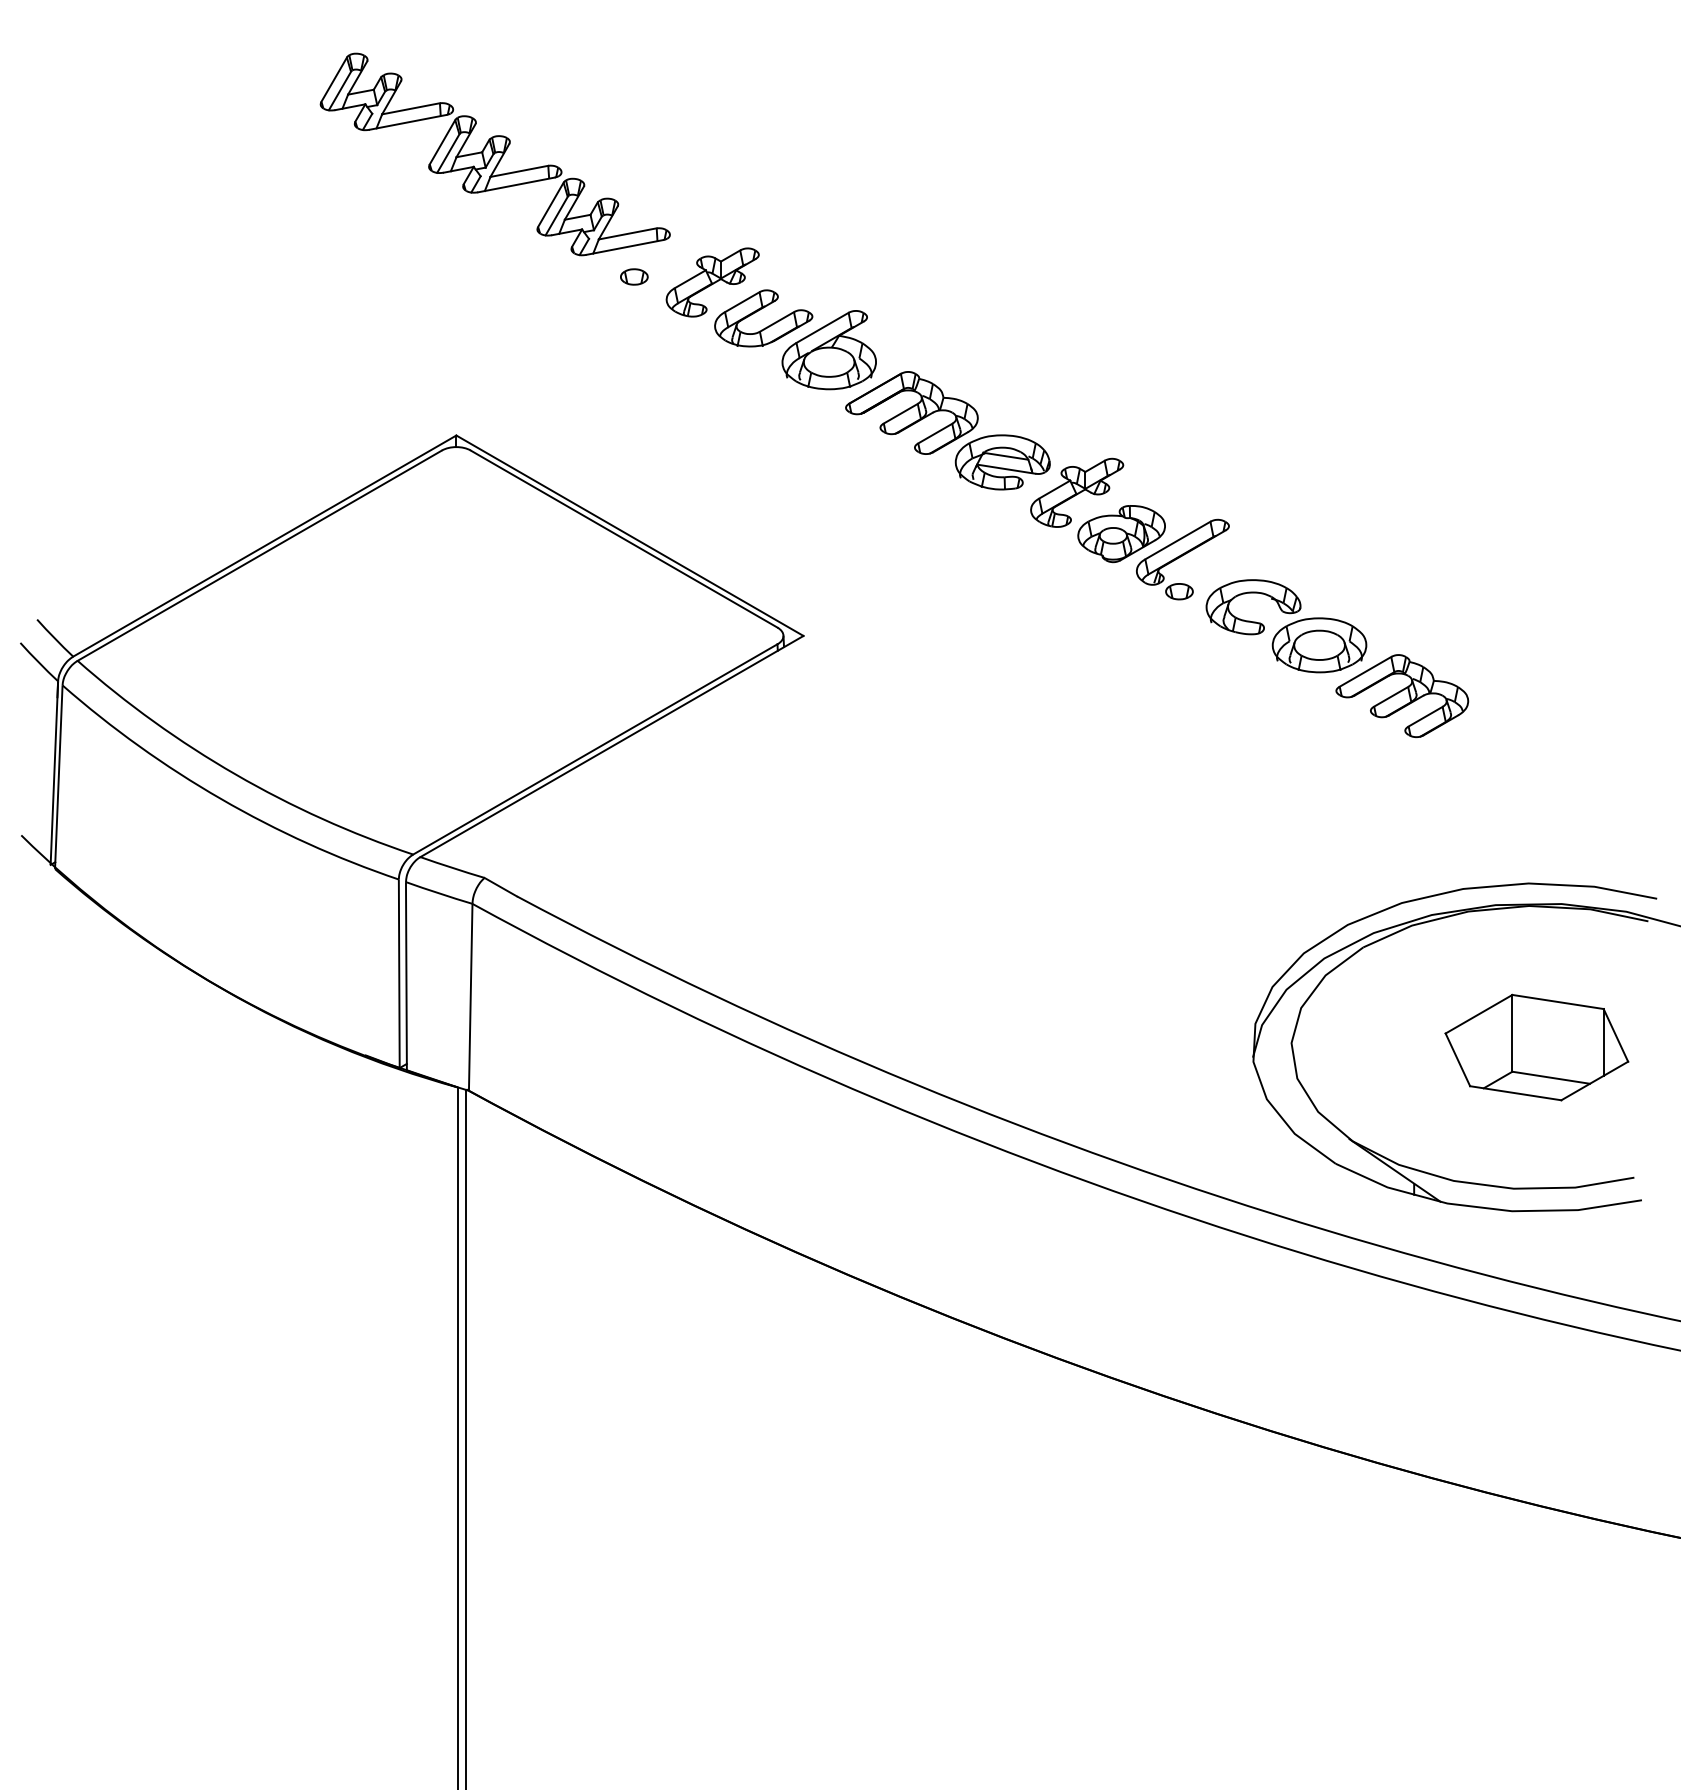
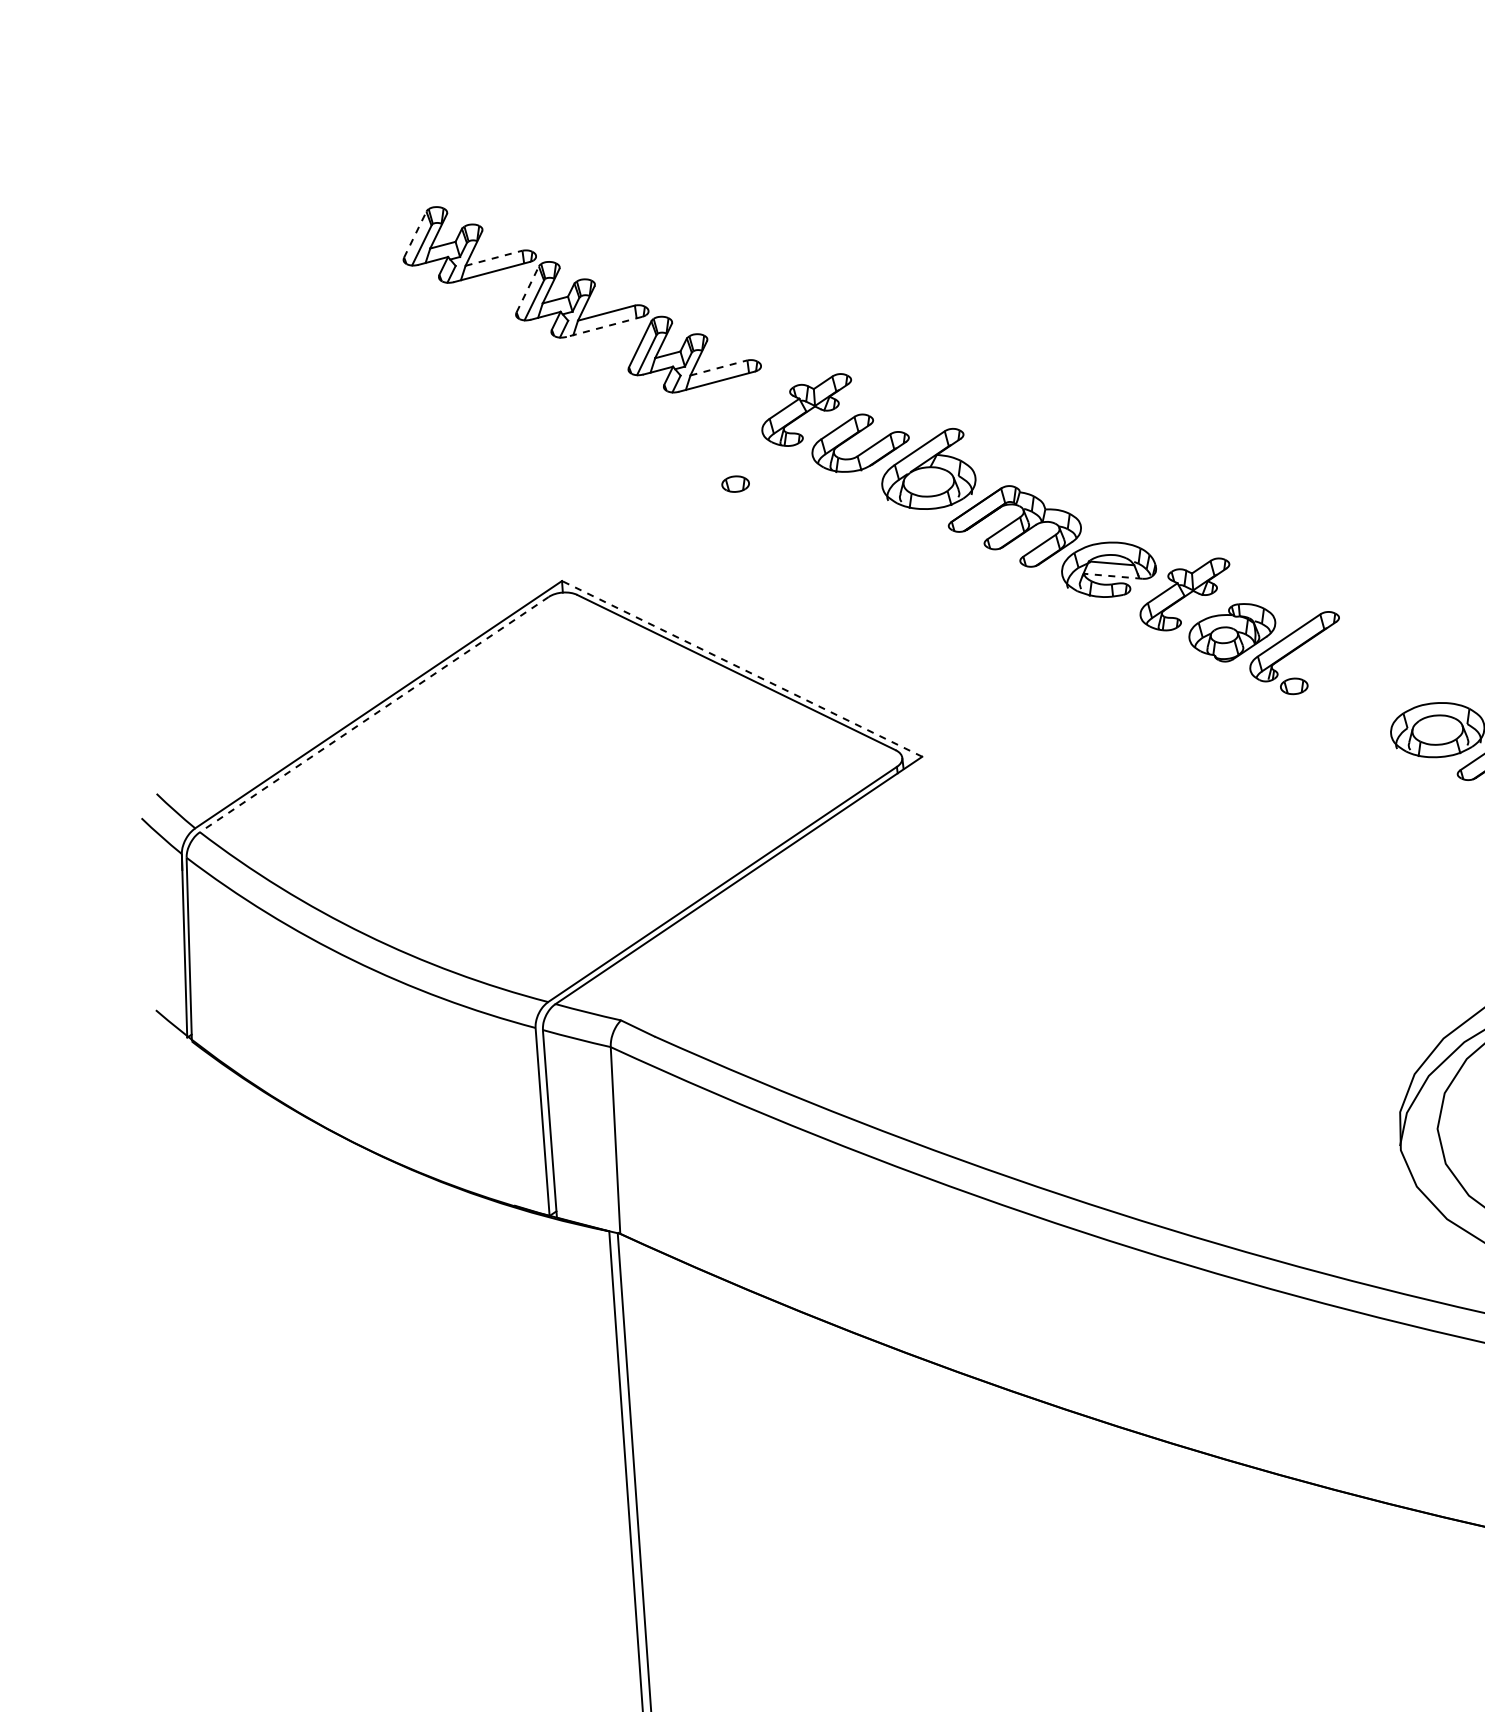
line: (334, 79) -> (415, 234), solid -> dashed
line: (411, 108) -> (494, 257), solid -> dashed
line: (442, 142) -> (527, 289), solid -> dashed
line: (516, 184) -> (604, 326), solid -> dashed
line: (628, 233) -> (719, 367), solid -> dashed
part: (634, 276) -> (735, 483), moved
line: (1005, 469) -> (1112, 576), solid -> dashed
line: (629, 535) -> (741, 668), solid -> dashed
line: (259, 555) -> (373, 714), solid -> dashed
part: (1250, 620) -> (1367, 710), removed

